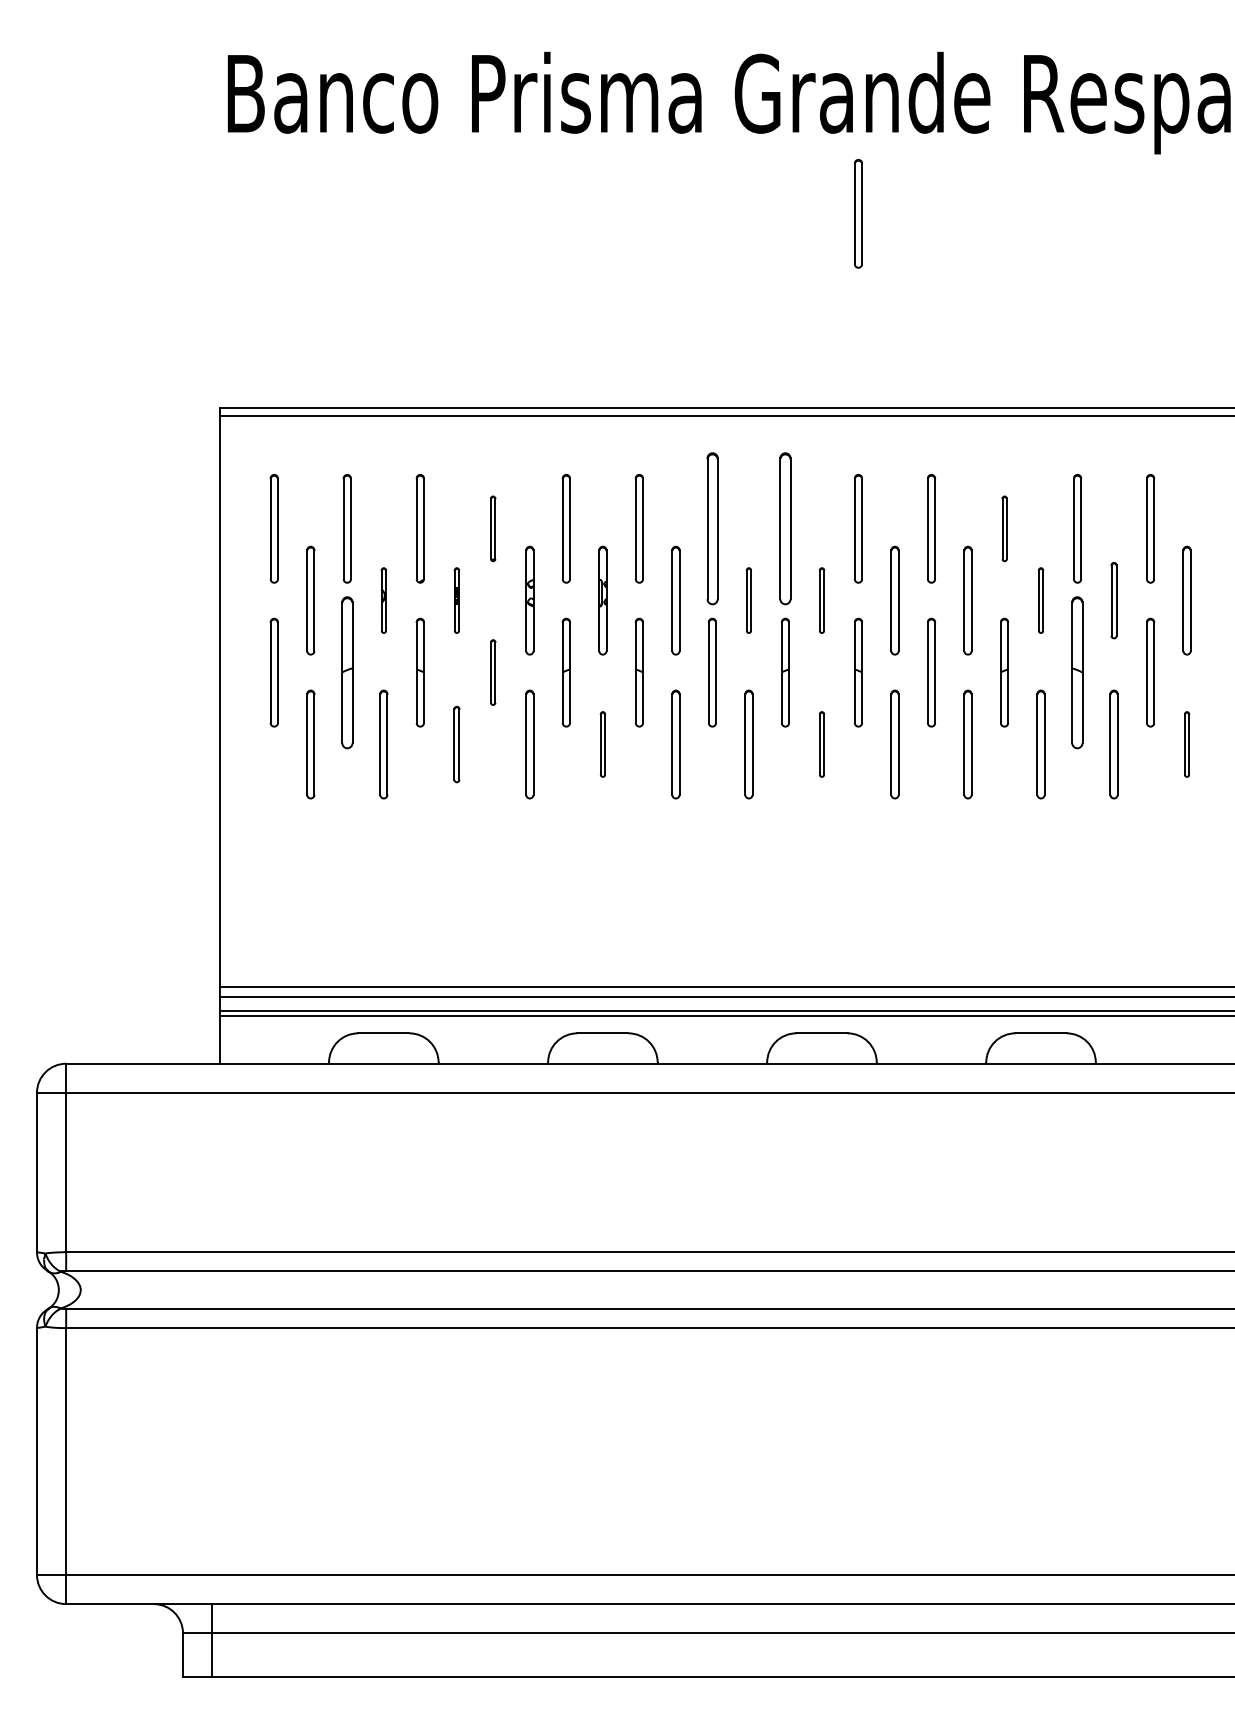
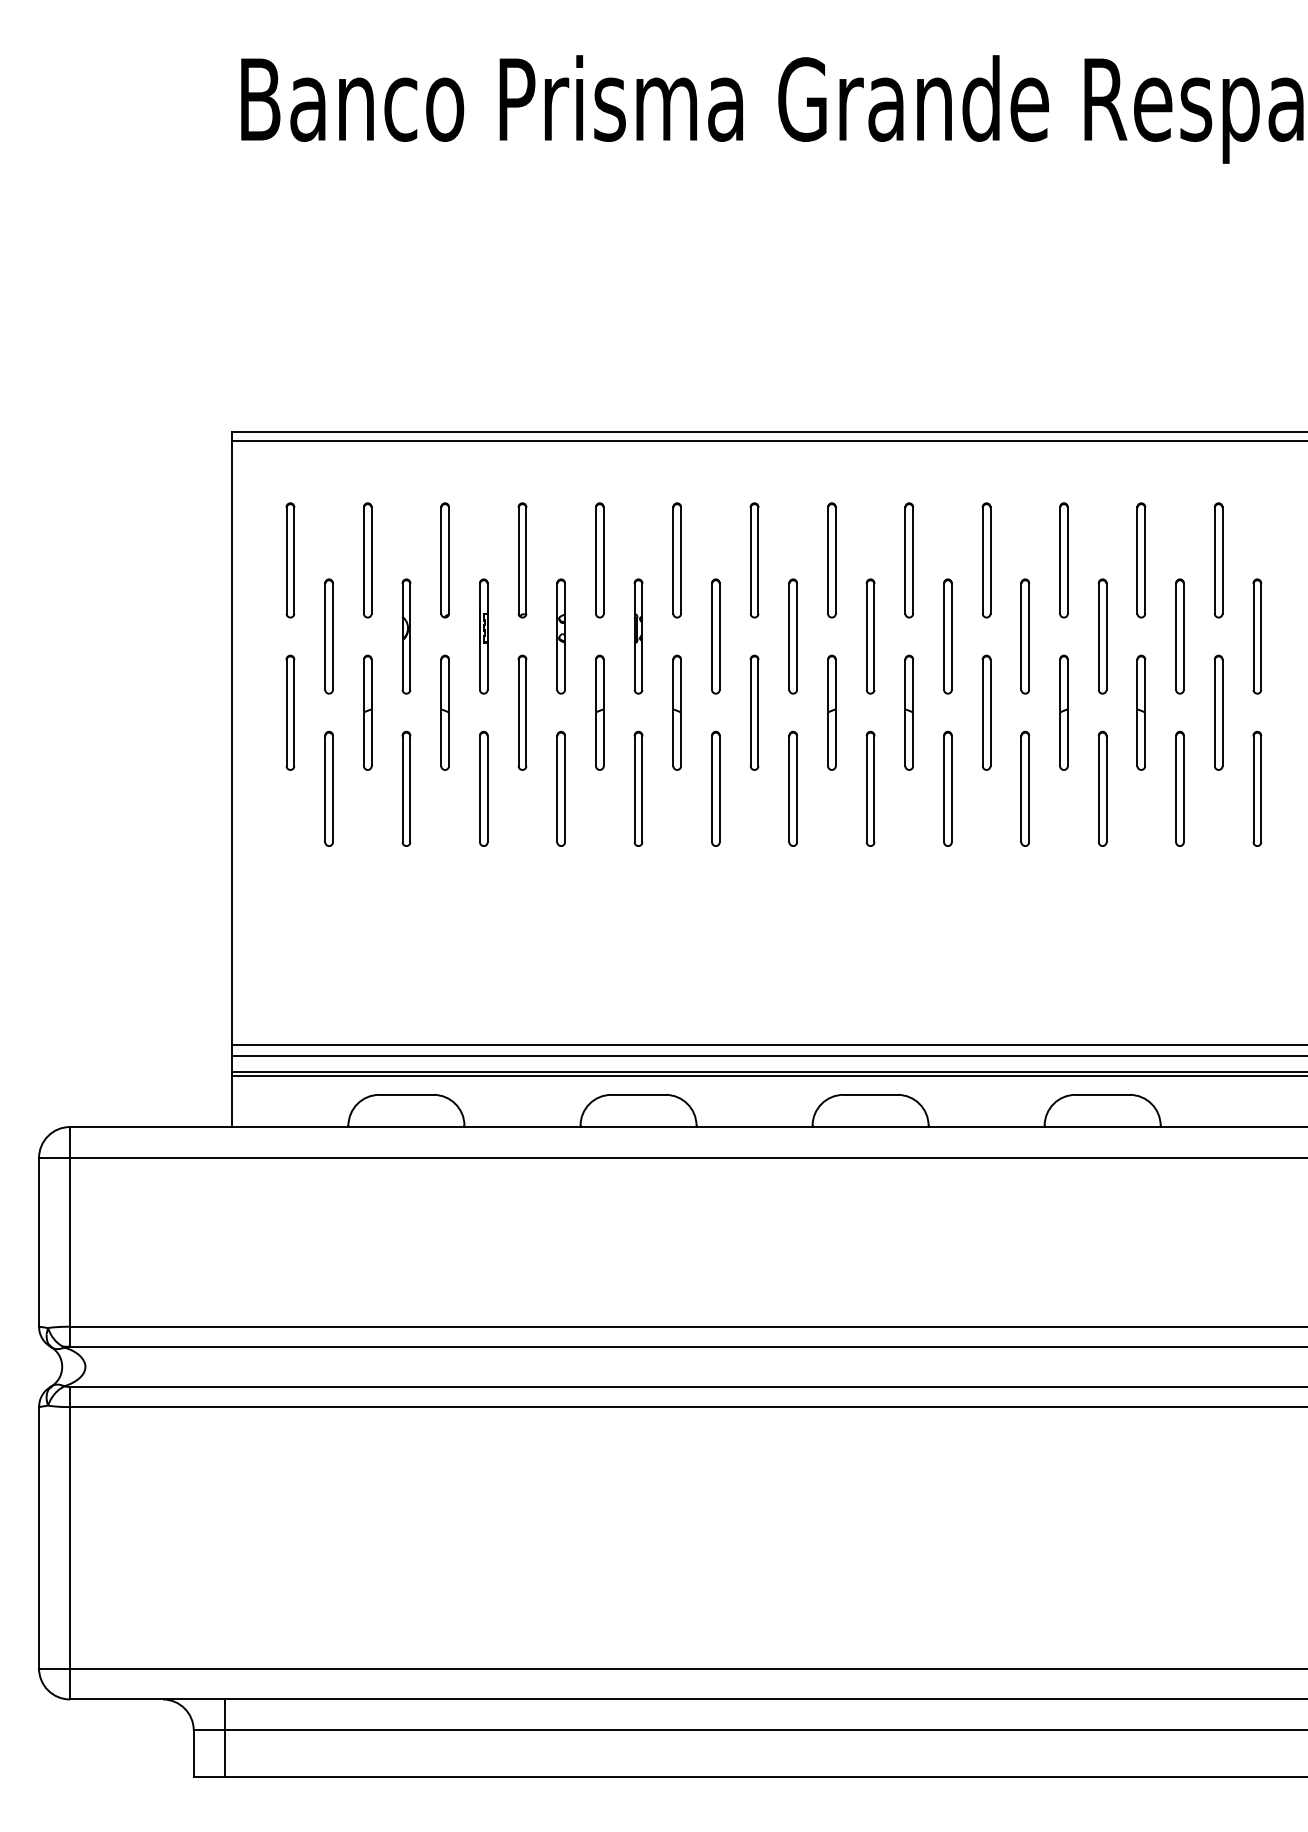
part: (858, 213) -> (909, 226), removed
part: (492, 528) -> (521, 560), size x1.67
part: (711, 528) -> (753, 560), size x0.71
part: (785, 528) -> (831, 560), size x0.71
part: (1004, 528) -> (1063, 560), size x1.67
part: (383, 600) -> (406, 636), size x1.67
part: (456, 600) -> (483, 636), size x1.67
part: (748, 600) -> (792, 636), size x1.67
part: (821, 600) -> (870, 636), size x1.67
part: (1040, 600) -> (1102, 636), size x1.67
part: (1113, 600) -> (1179, 636), size x1.43
part: (346, 672) -> (366, 712), size x0.71
part: (492, 672) -> (521, 712), size x1.67
part: (1077, 672) -> (1141, 712), size x0.71
part: (456, 744) -> (483, 788), size x1.43
part: (602, 744) -> (638, 788), size x1.67
part: (821, 744) -> (870, 788), size x1.67
part: (1186, 744) -> (1256, 788), size x1.67

